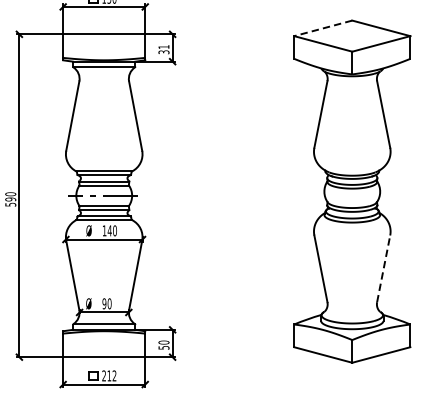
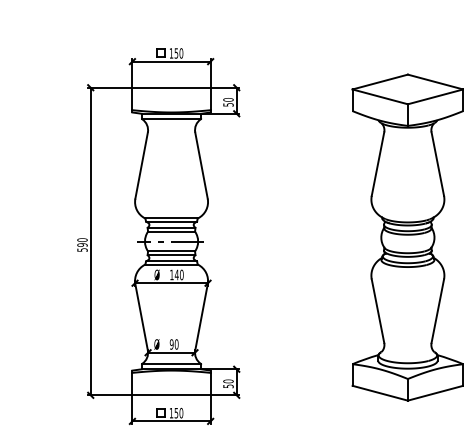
line: (323, 28) -> (380, 82), dashed -> solid
text: (163, 49) -> (228, 102), 31 -> 50
line: (383, 268) -> (437, 310), dashed -> solid
text: (109, 375) -> (176, 412), 212 -> 150

